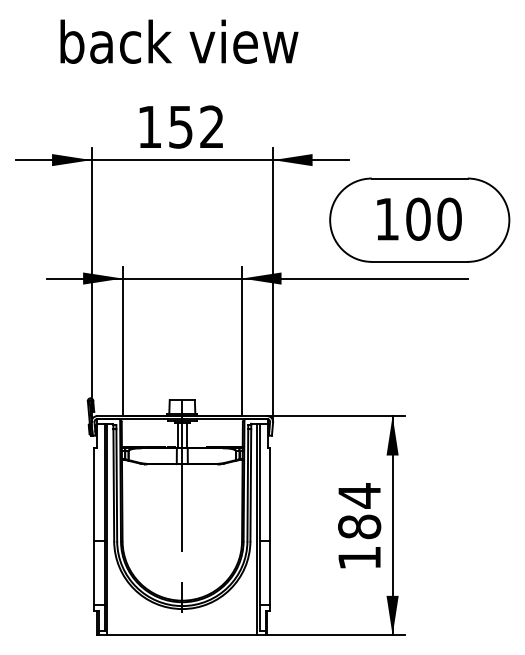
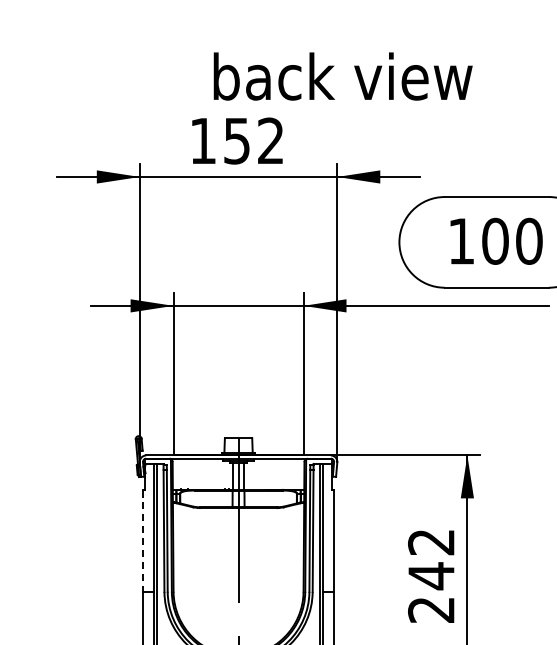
text: (179, 41) -> (343, 76), moved
line: (94, 494) -> (143, 540), solid -> dashed
text: (359, 526) -> (431, 575), 184 -> 242

